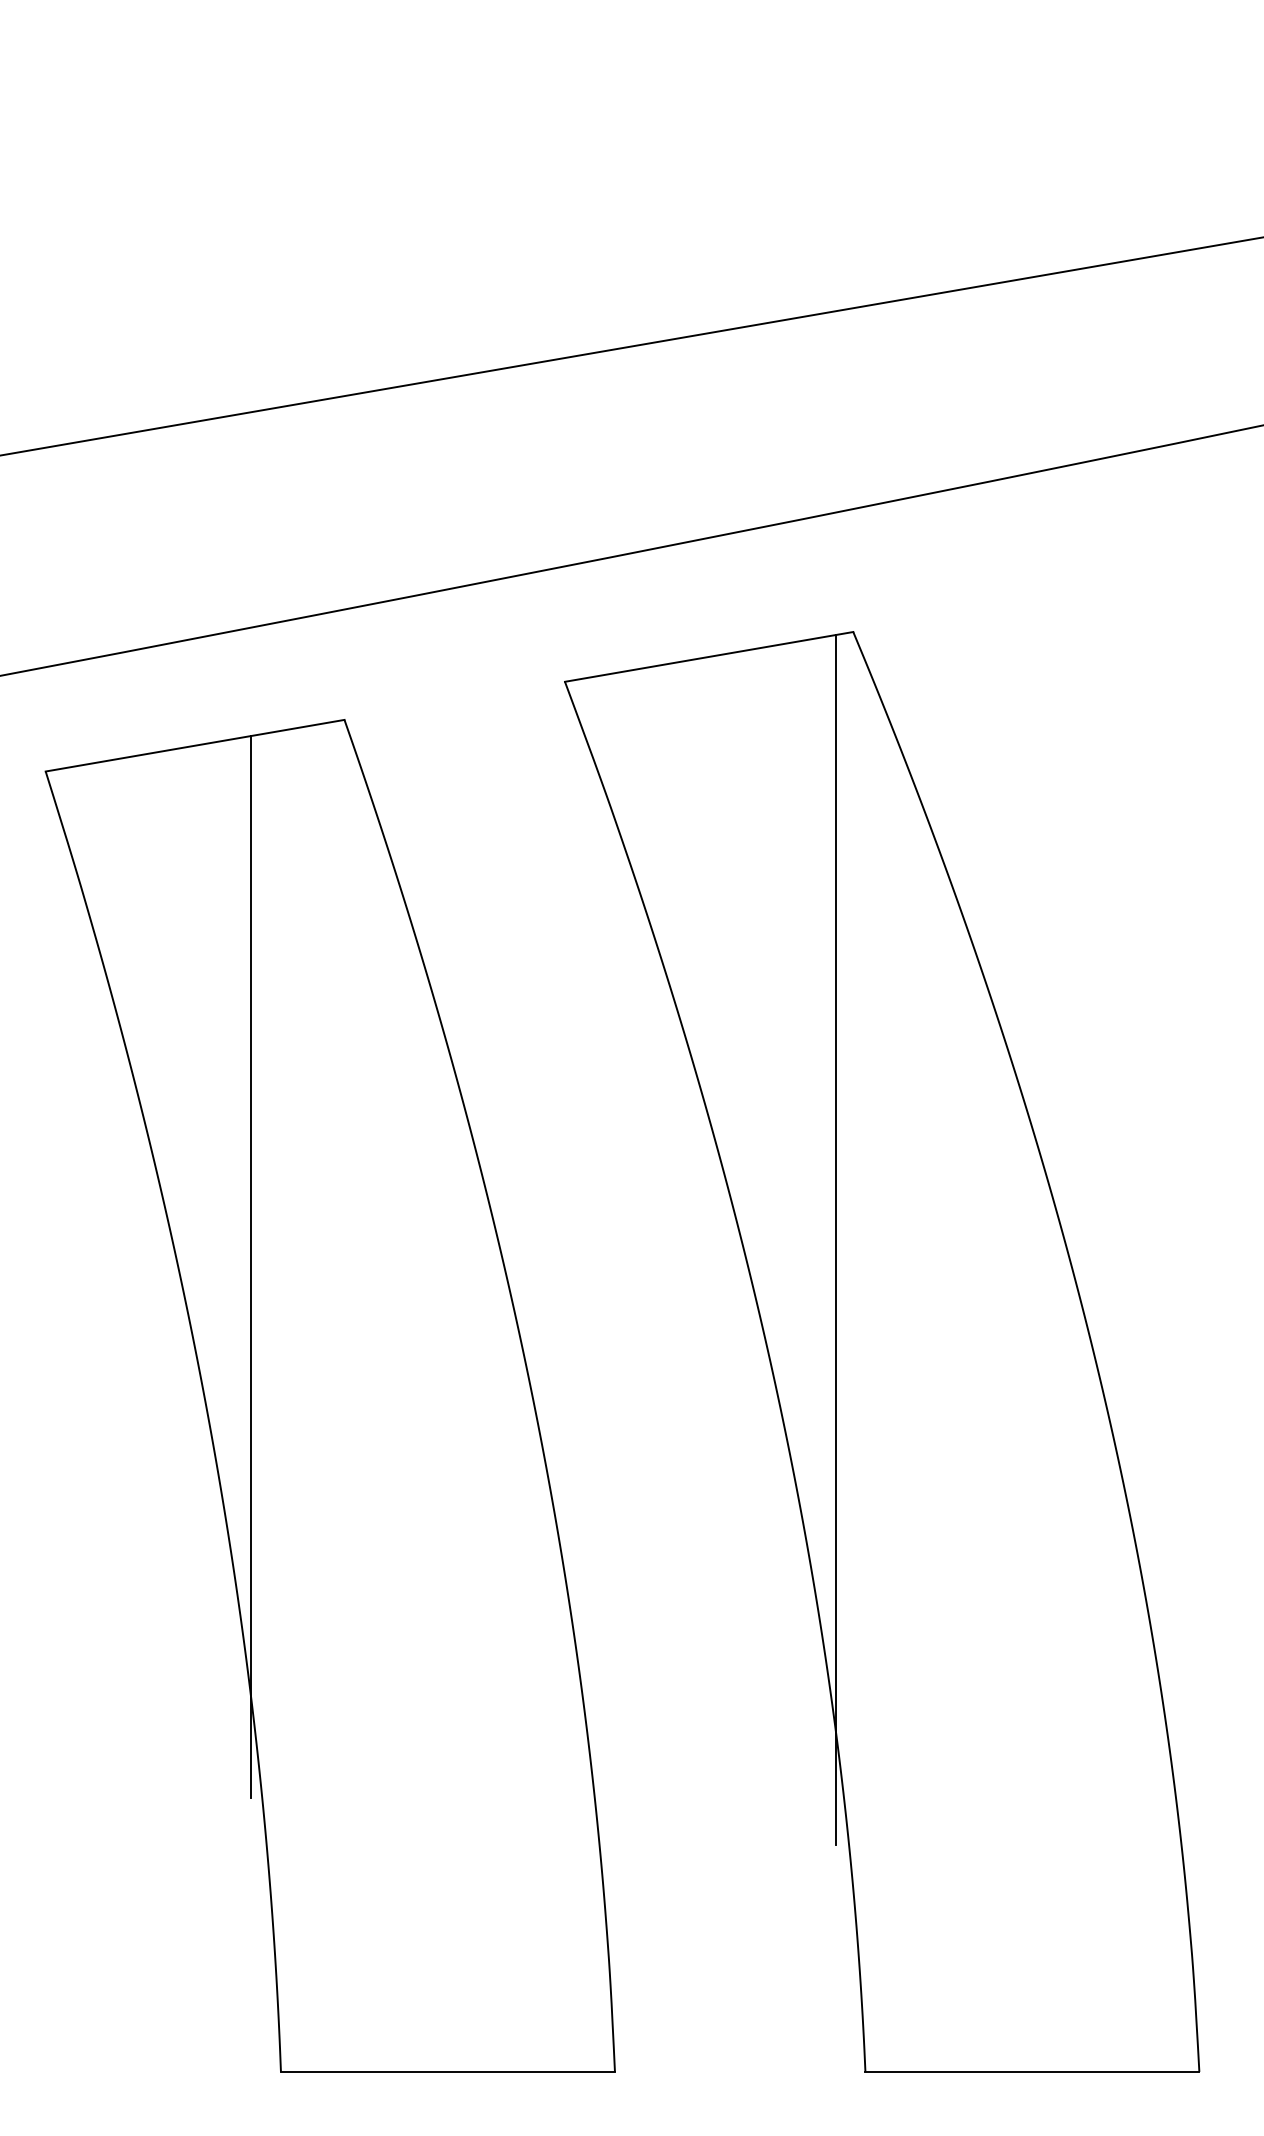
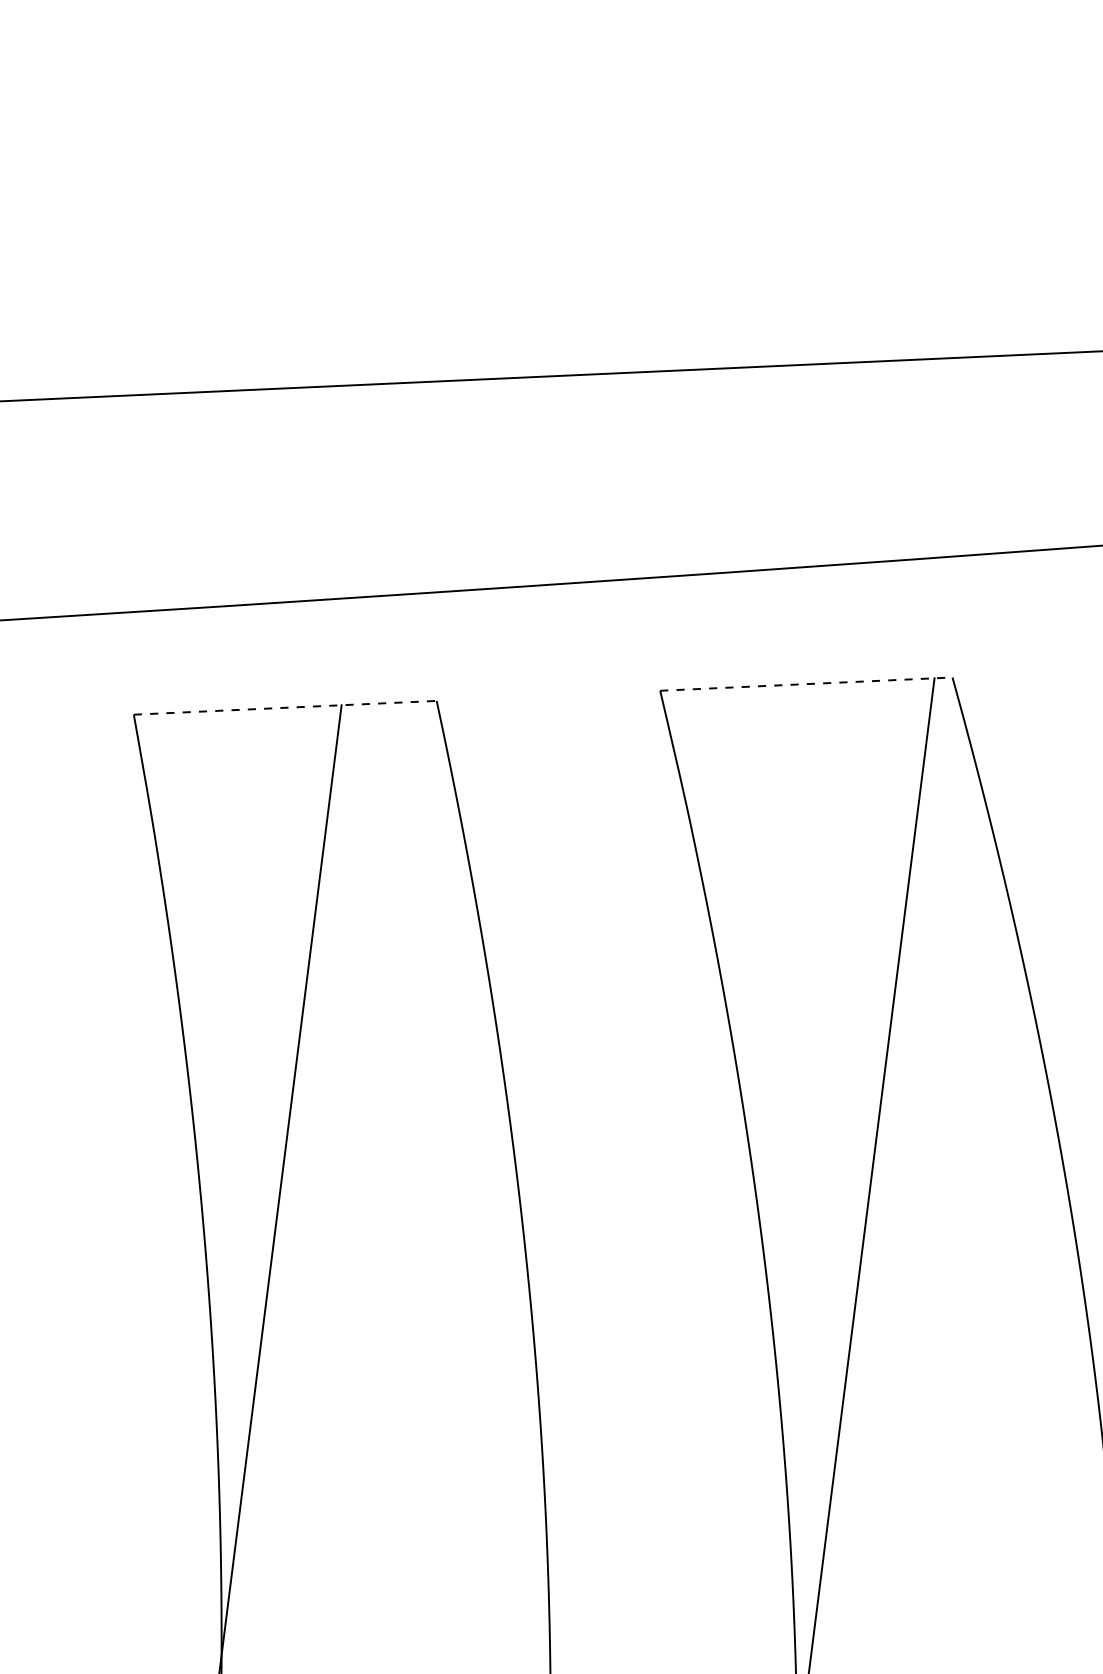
line: (709, 656) -> (806, 683), solid -> dashed
line: (195, 745) -> (285, 707), solid -> dashed

